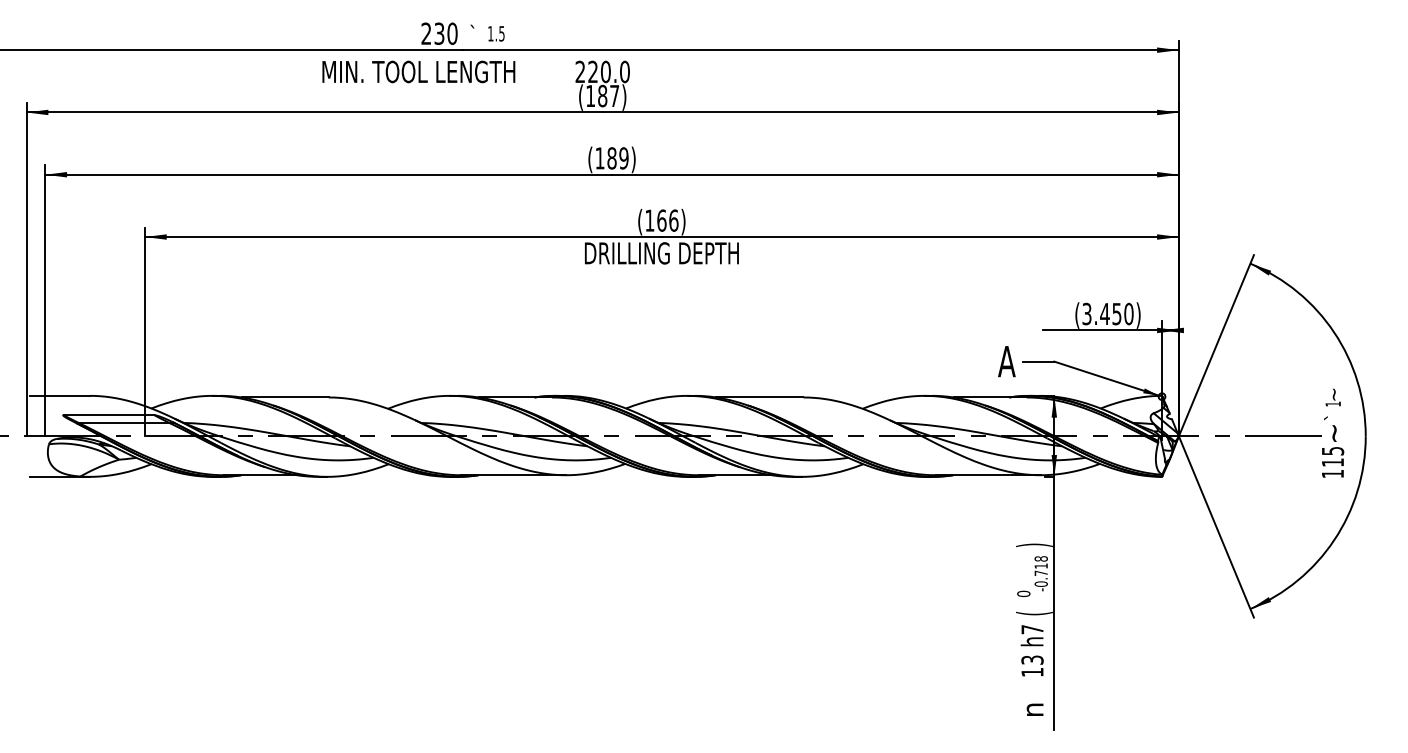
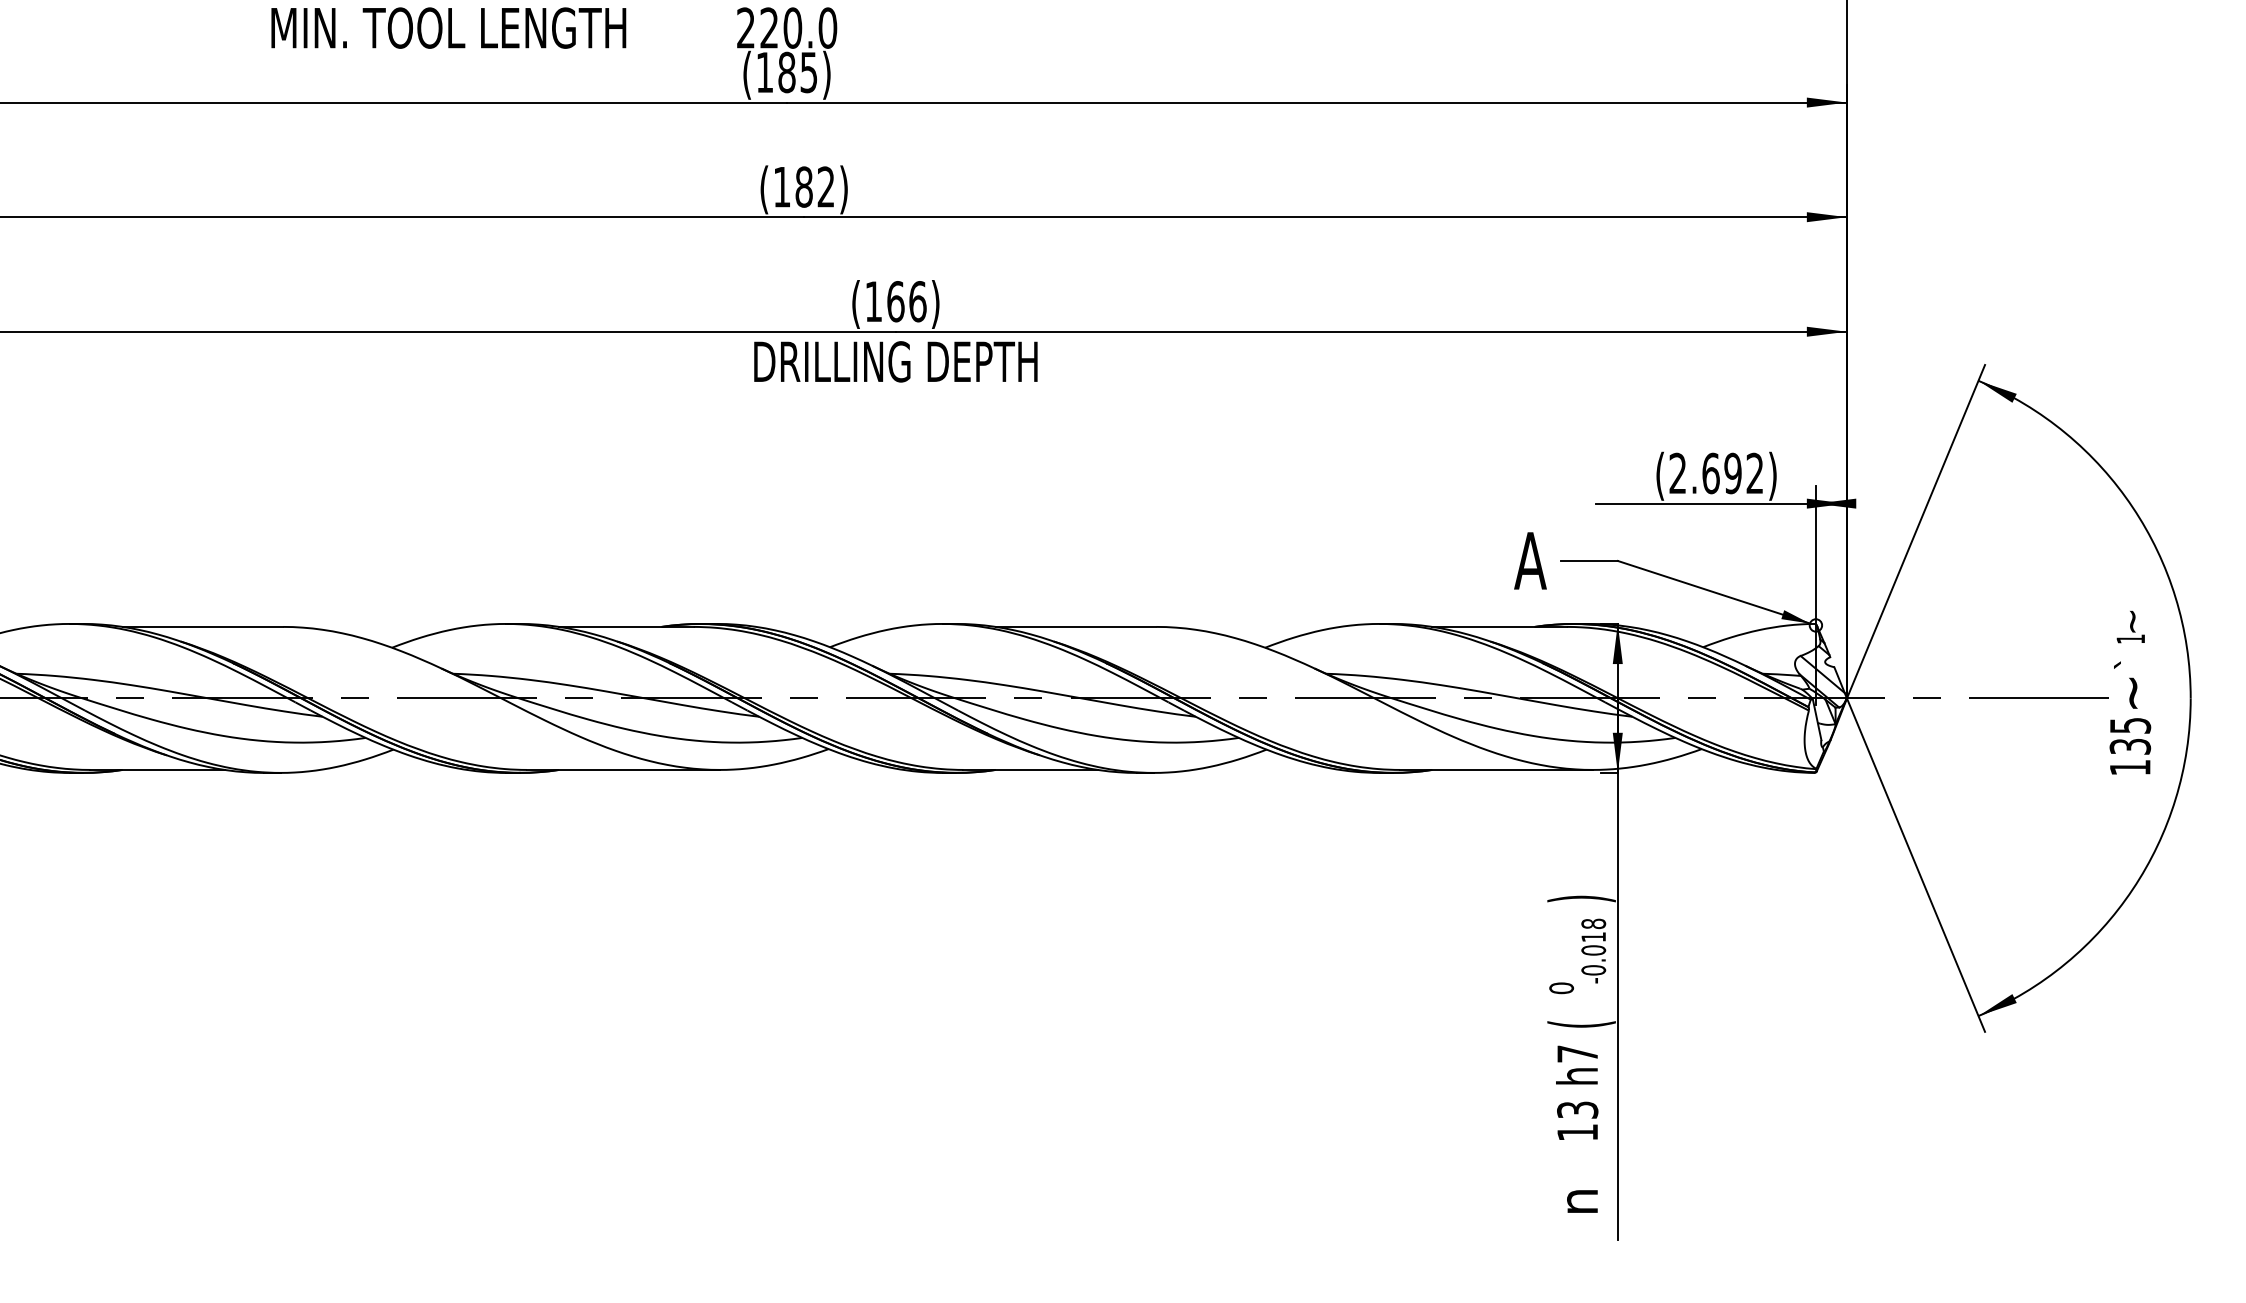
text: (614, 96) -> (808, 73), (187) -> (185)
text: (623, 158) -> (825, 187), (189) -> (182)
text: (1107, 313) -> (1715, 472), (3.450) -> (2.692)
text: (1332, 462) -> (2129, 746), 115 -> 135
text: (1040, 573) -> (1592, 950), -0.718 -> -0.018

